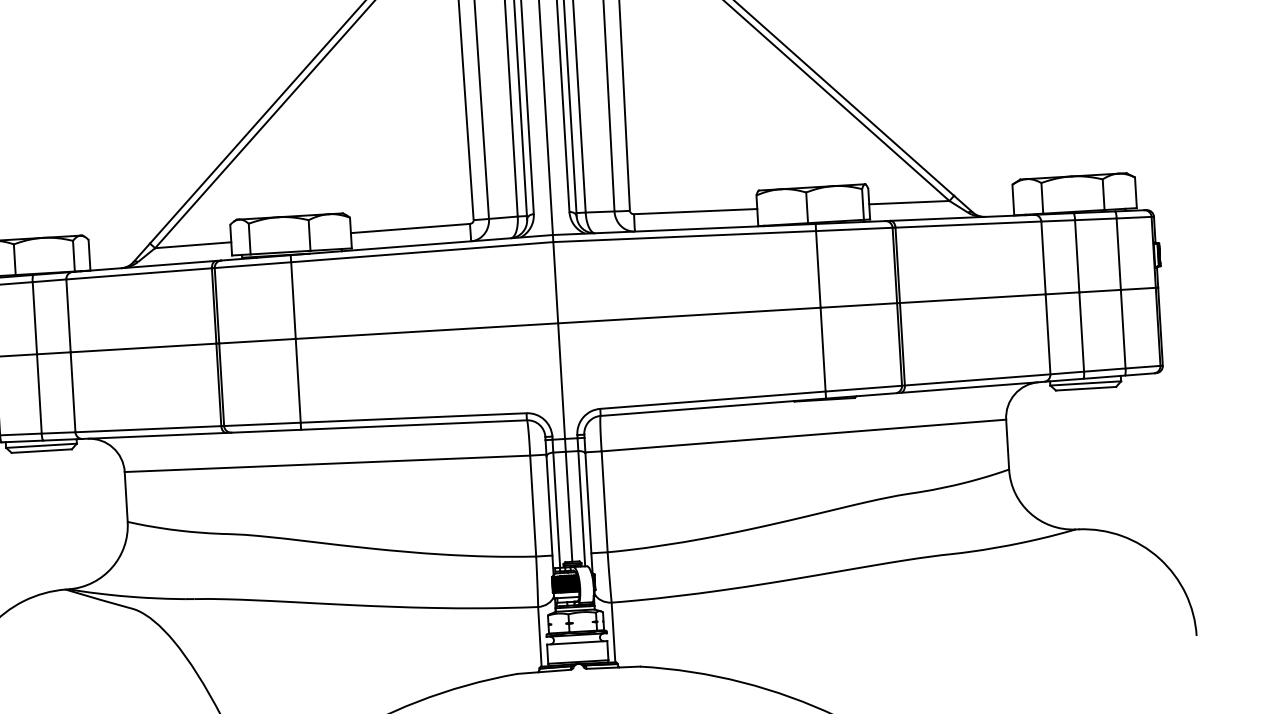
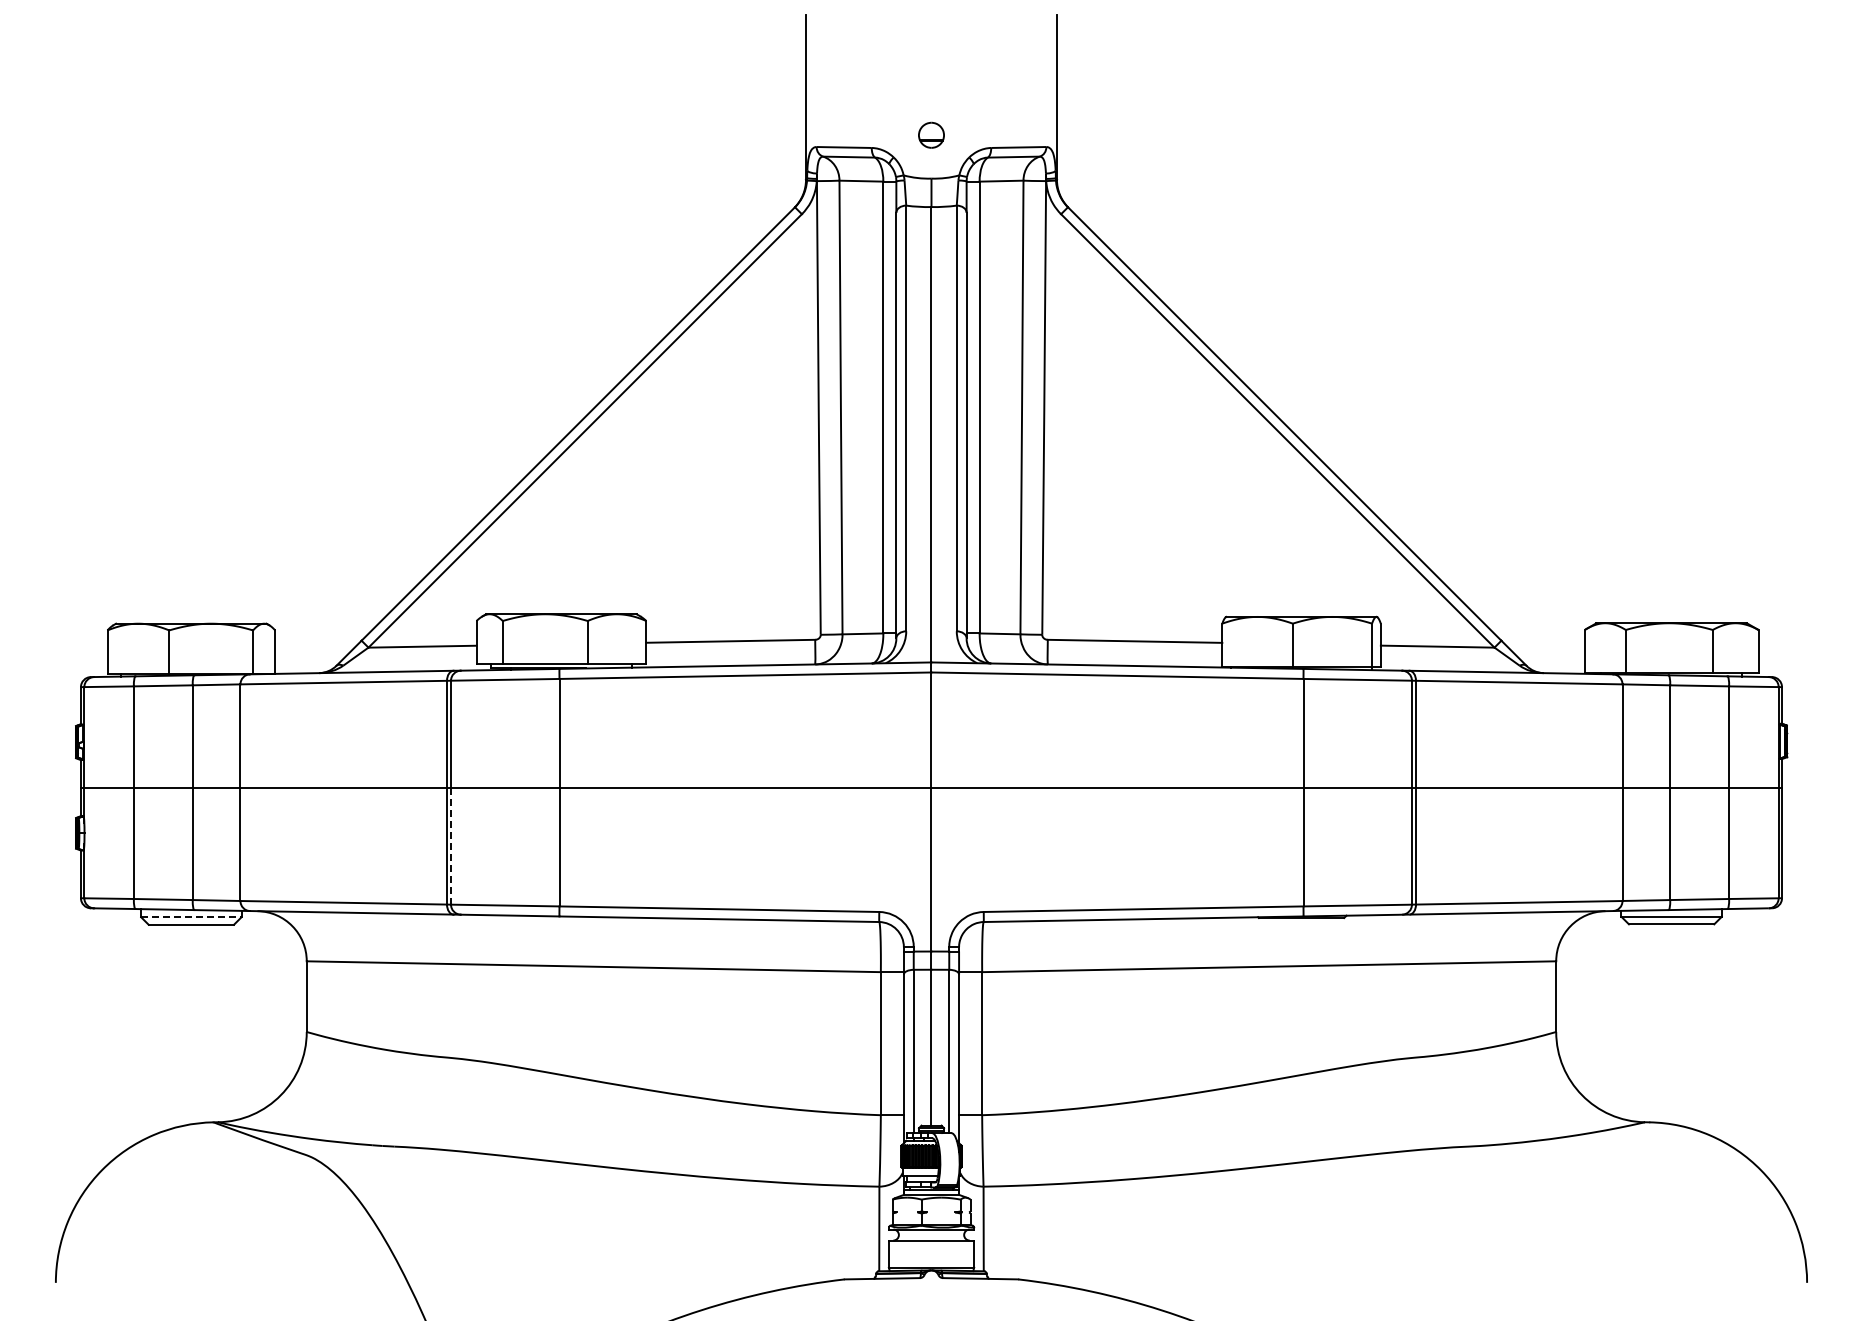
line: (222, 384) -> (451, 846), solid -> dashed
line: (41, 445) -> (191, 917), solid -> dashed

